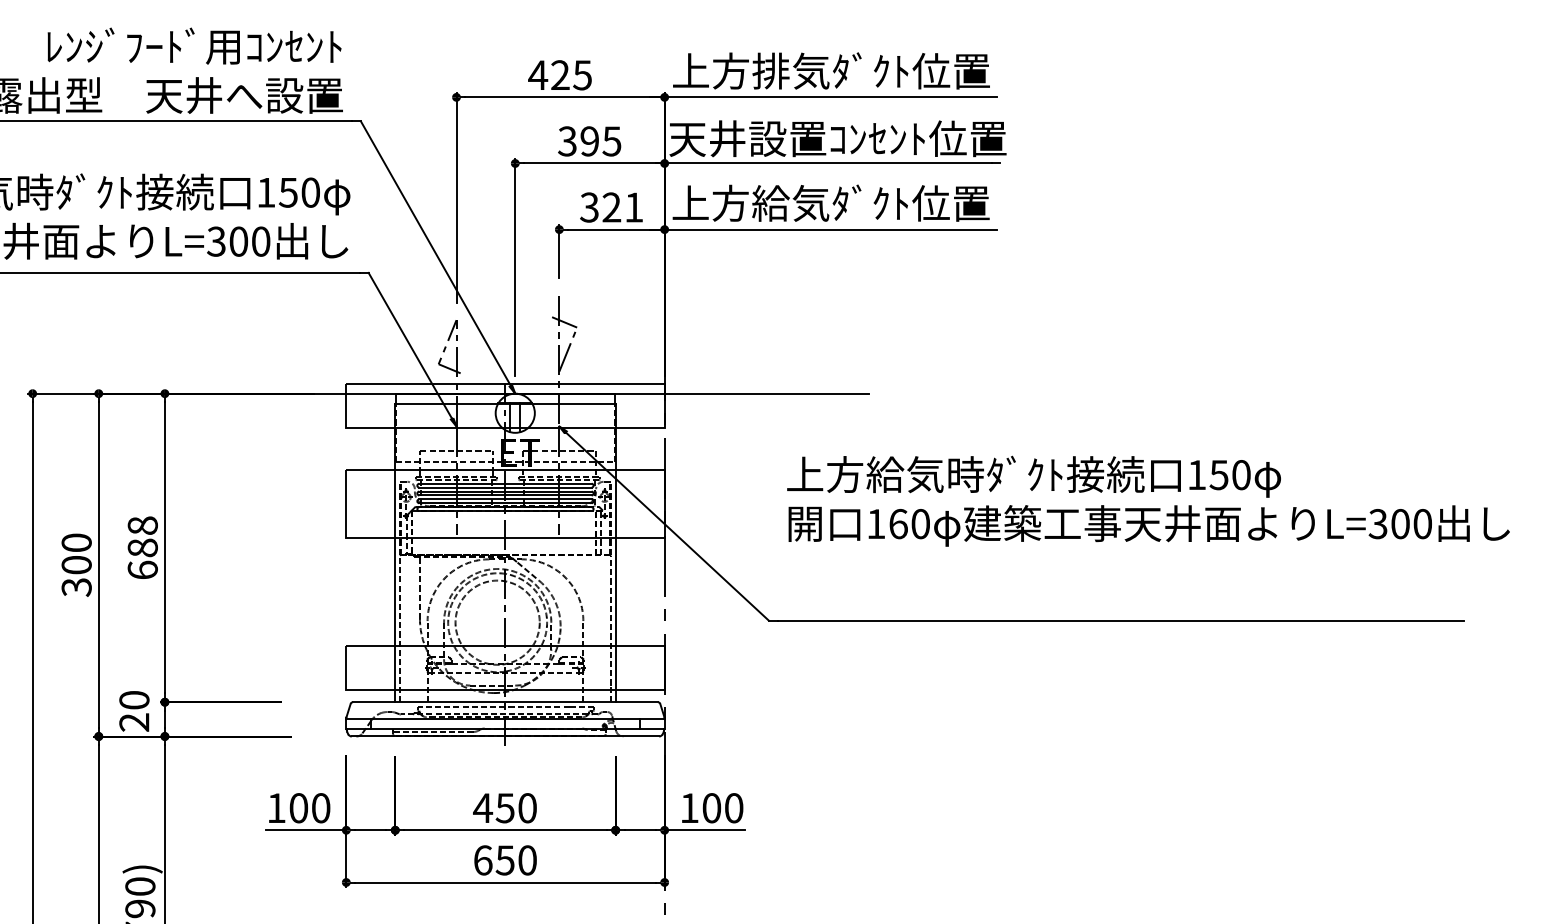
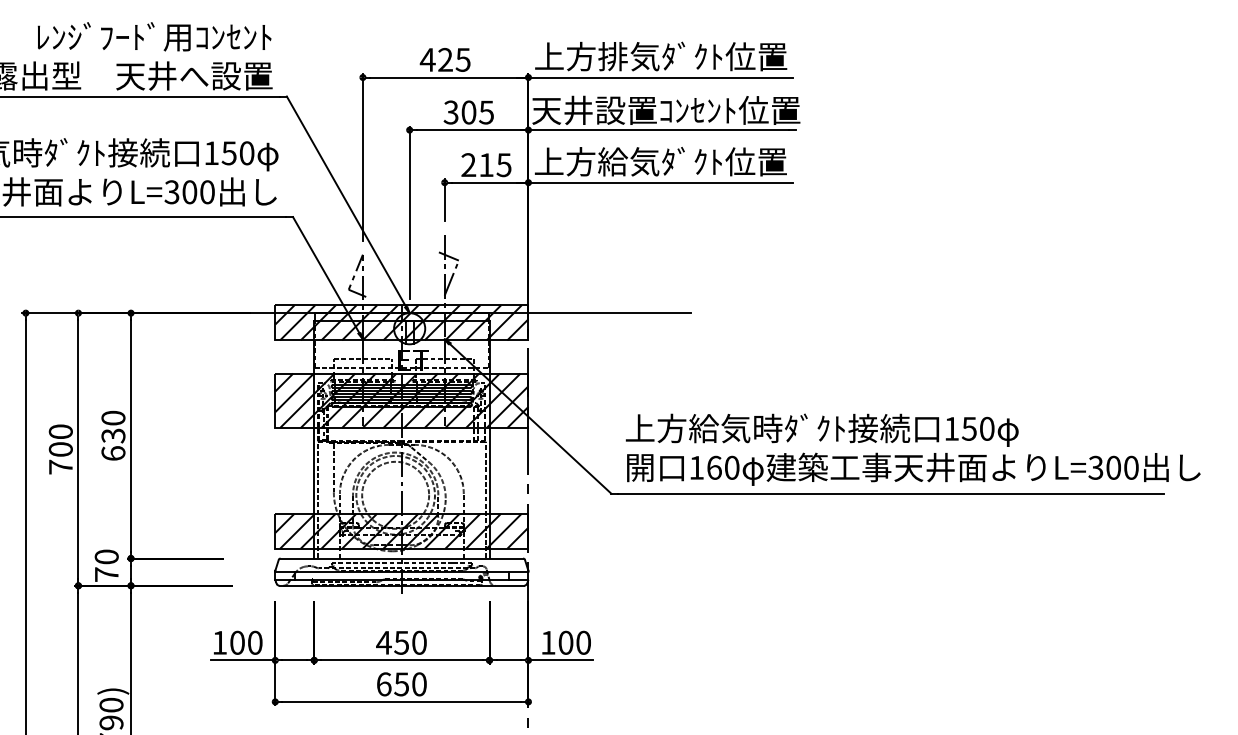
text: (589, 141) -> (468, 112), 395 -> 305
text: (611, 208) -> (486, 165), 321 -> 215
hatch: (505, 405) -> (401, 322), added
text: (1147, 500) -> (912, 449), moved
hatch: (505, 503) -> (401, 400), added
text: (142, 536) -> (113, 426), 688 -> 630
text: (76, 586) -> (60, 466), 300 -> 700
hatch: (505, 666) -> (401, 530), added
text: (134, 722) -> (106, 574), 20 -> 70

